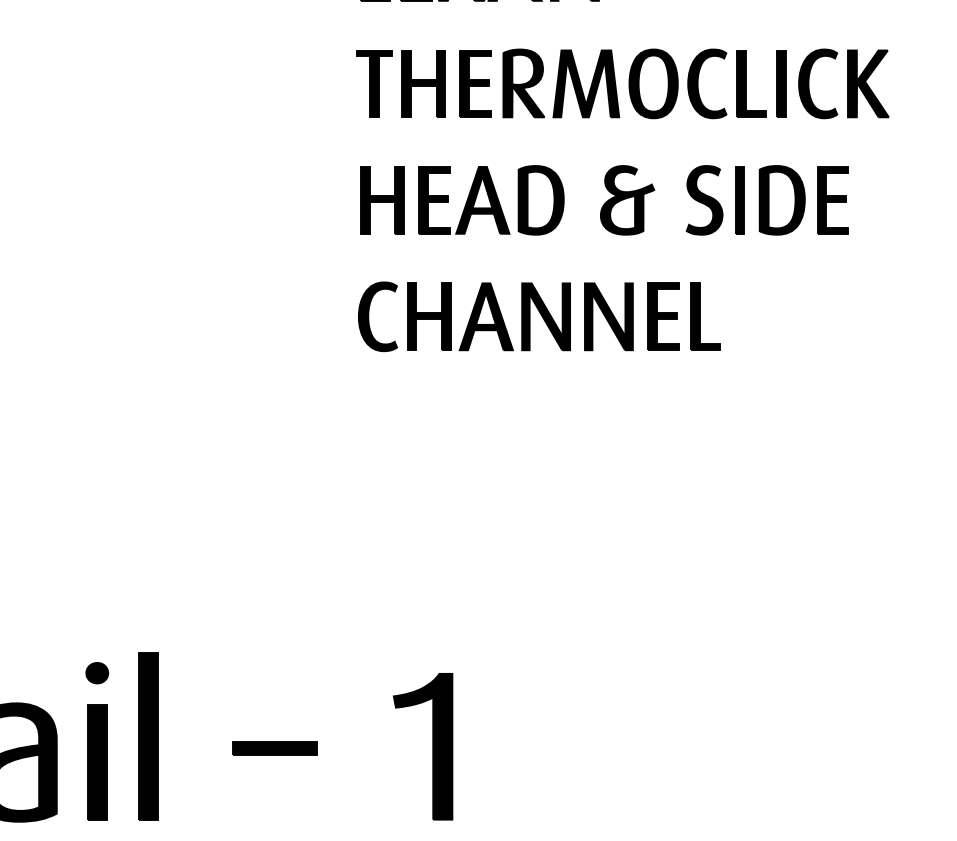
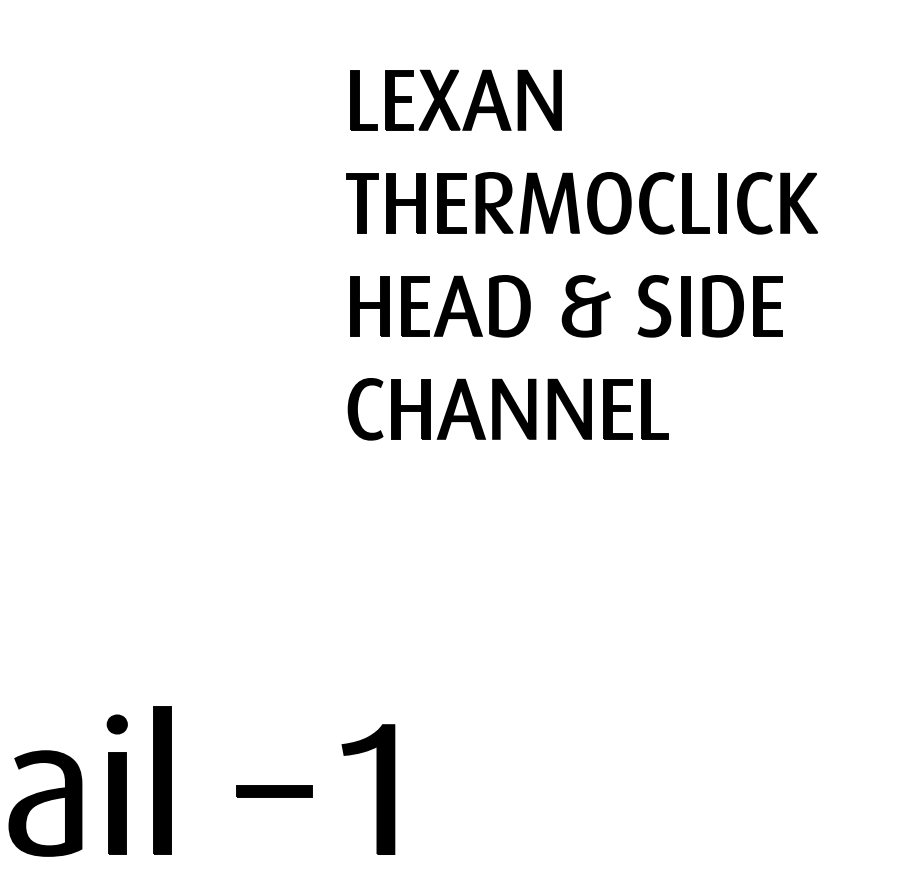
part: (432, 746) -> (376, 789), moved

